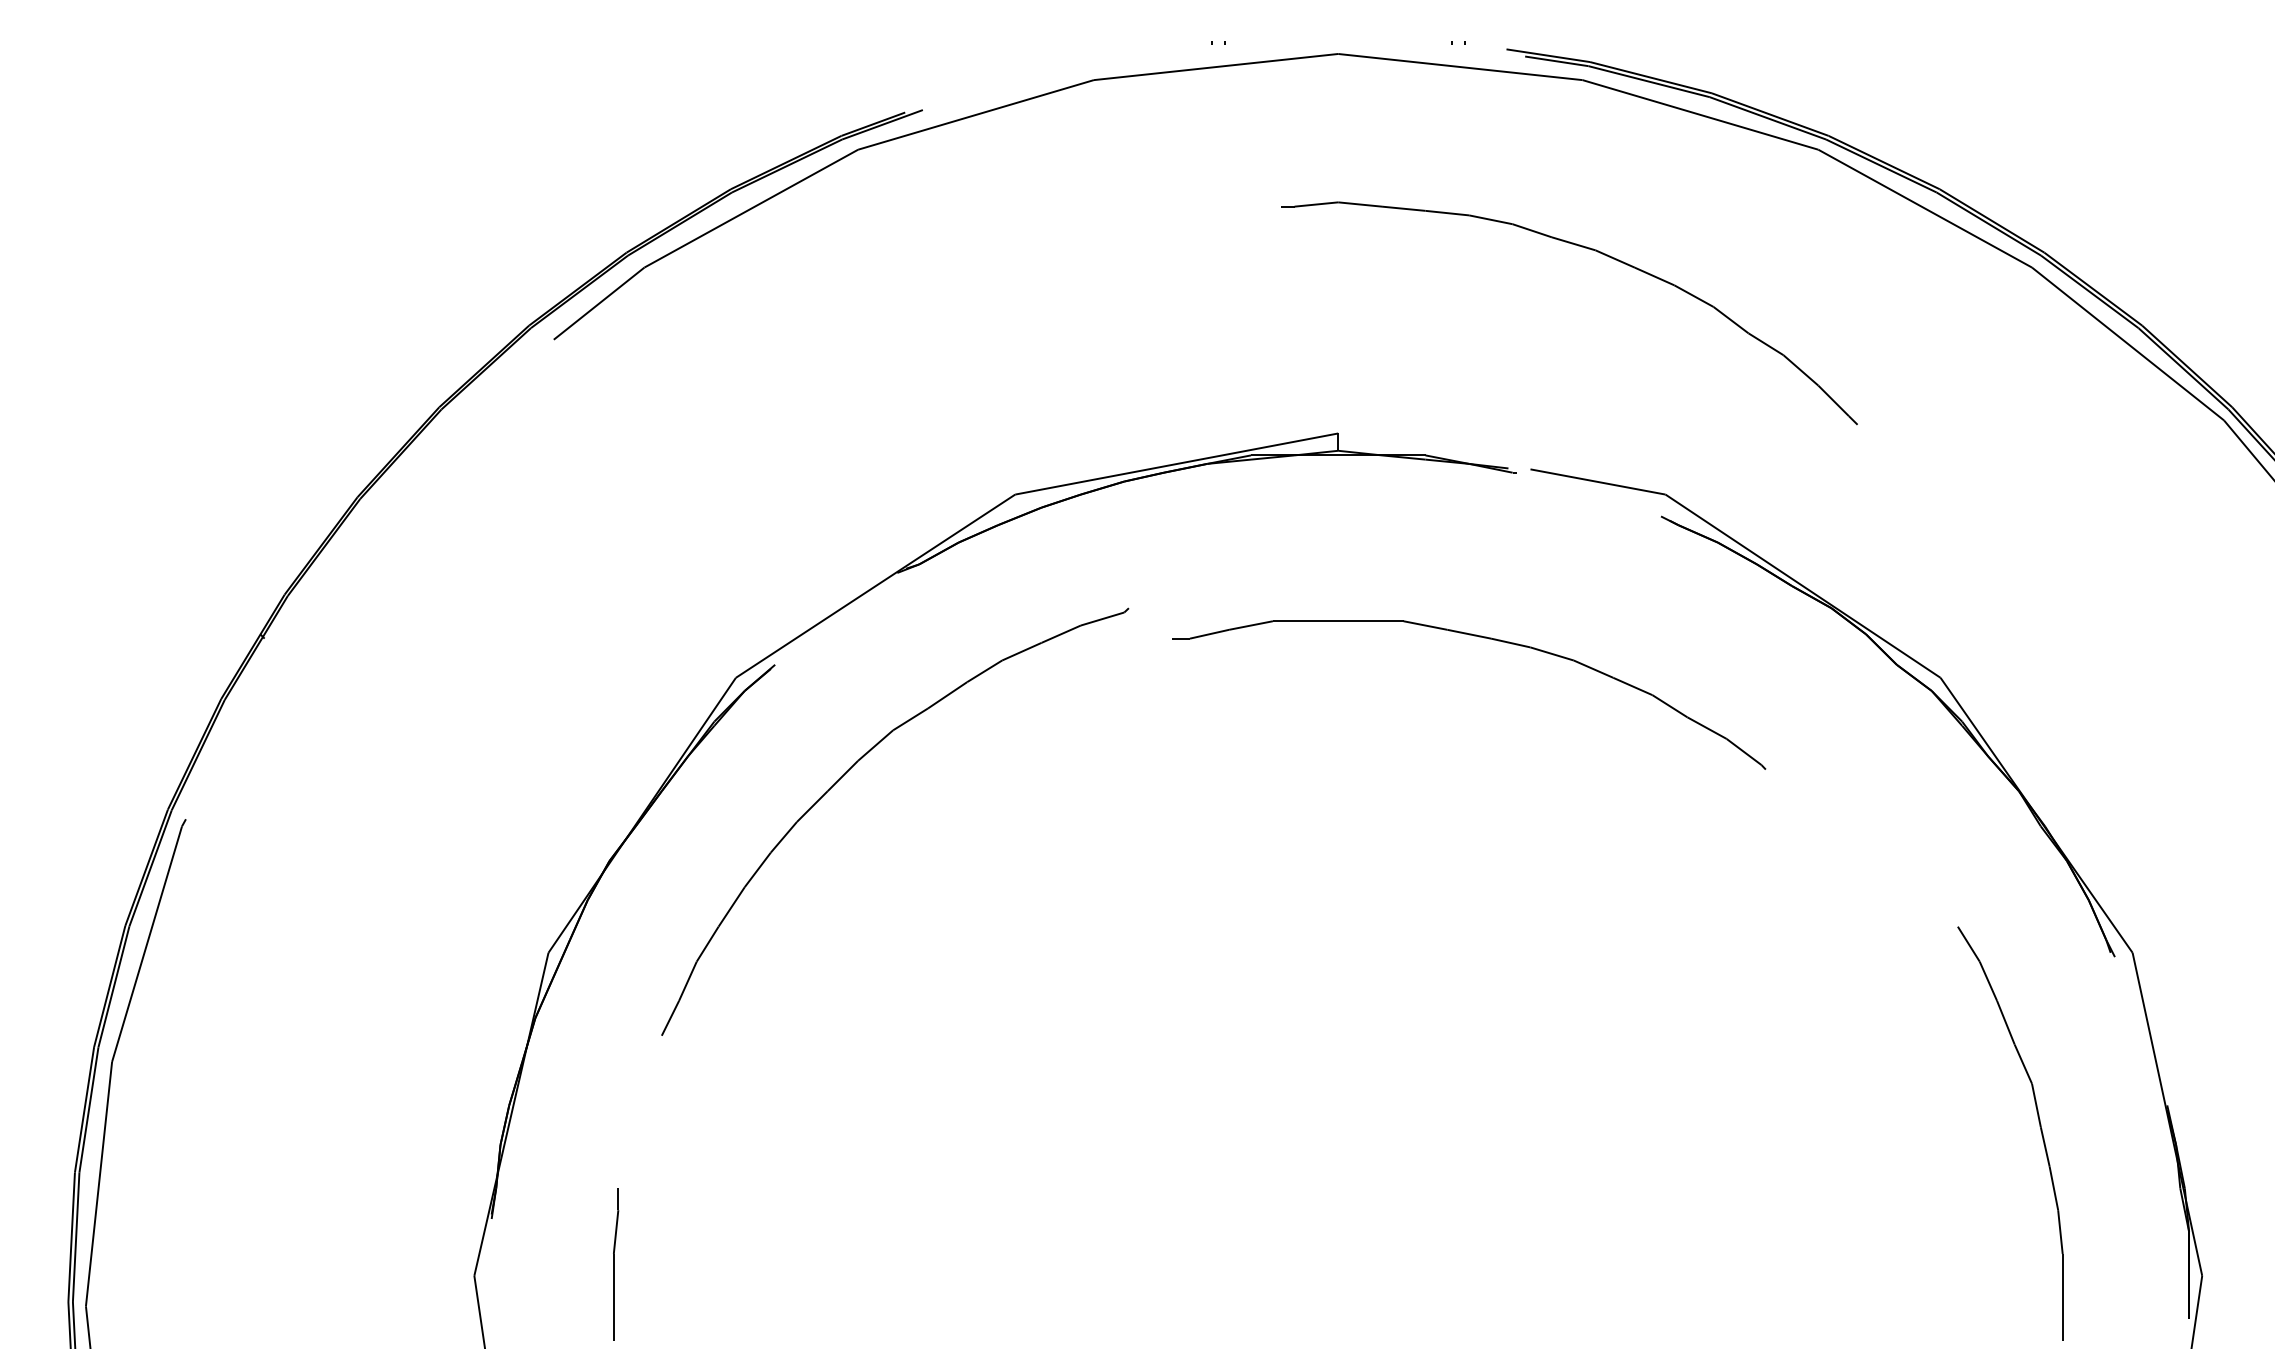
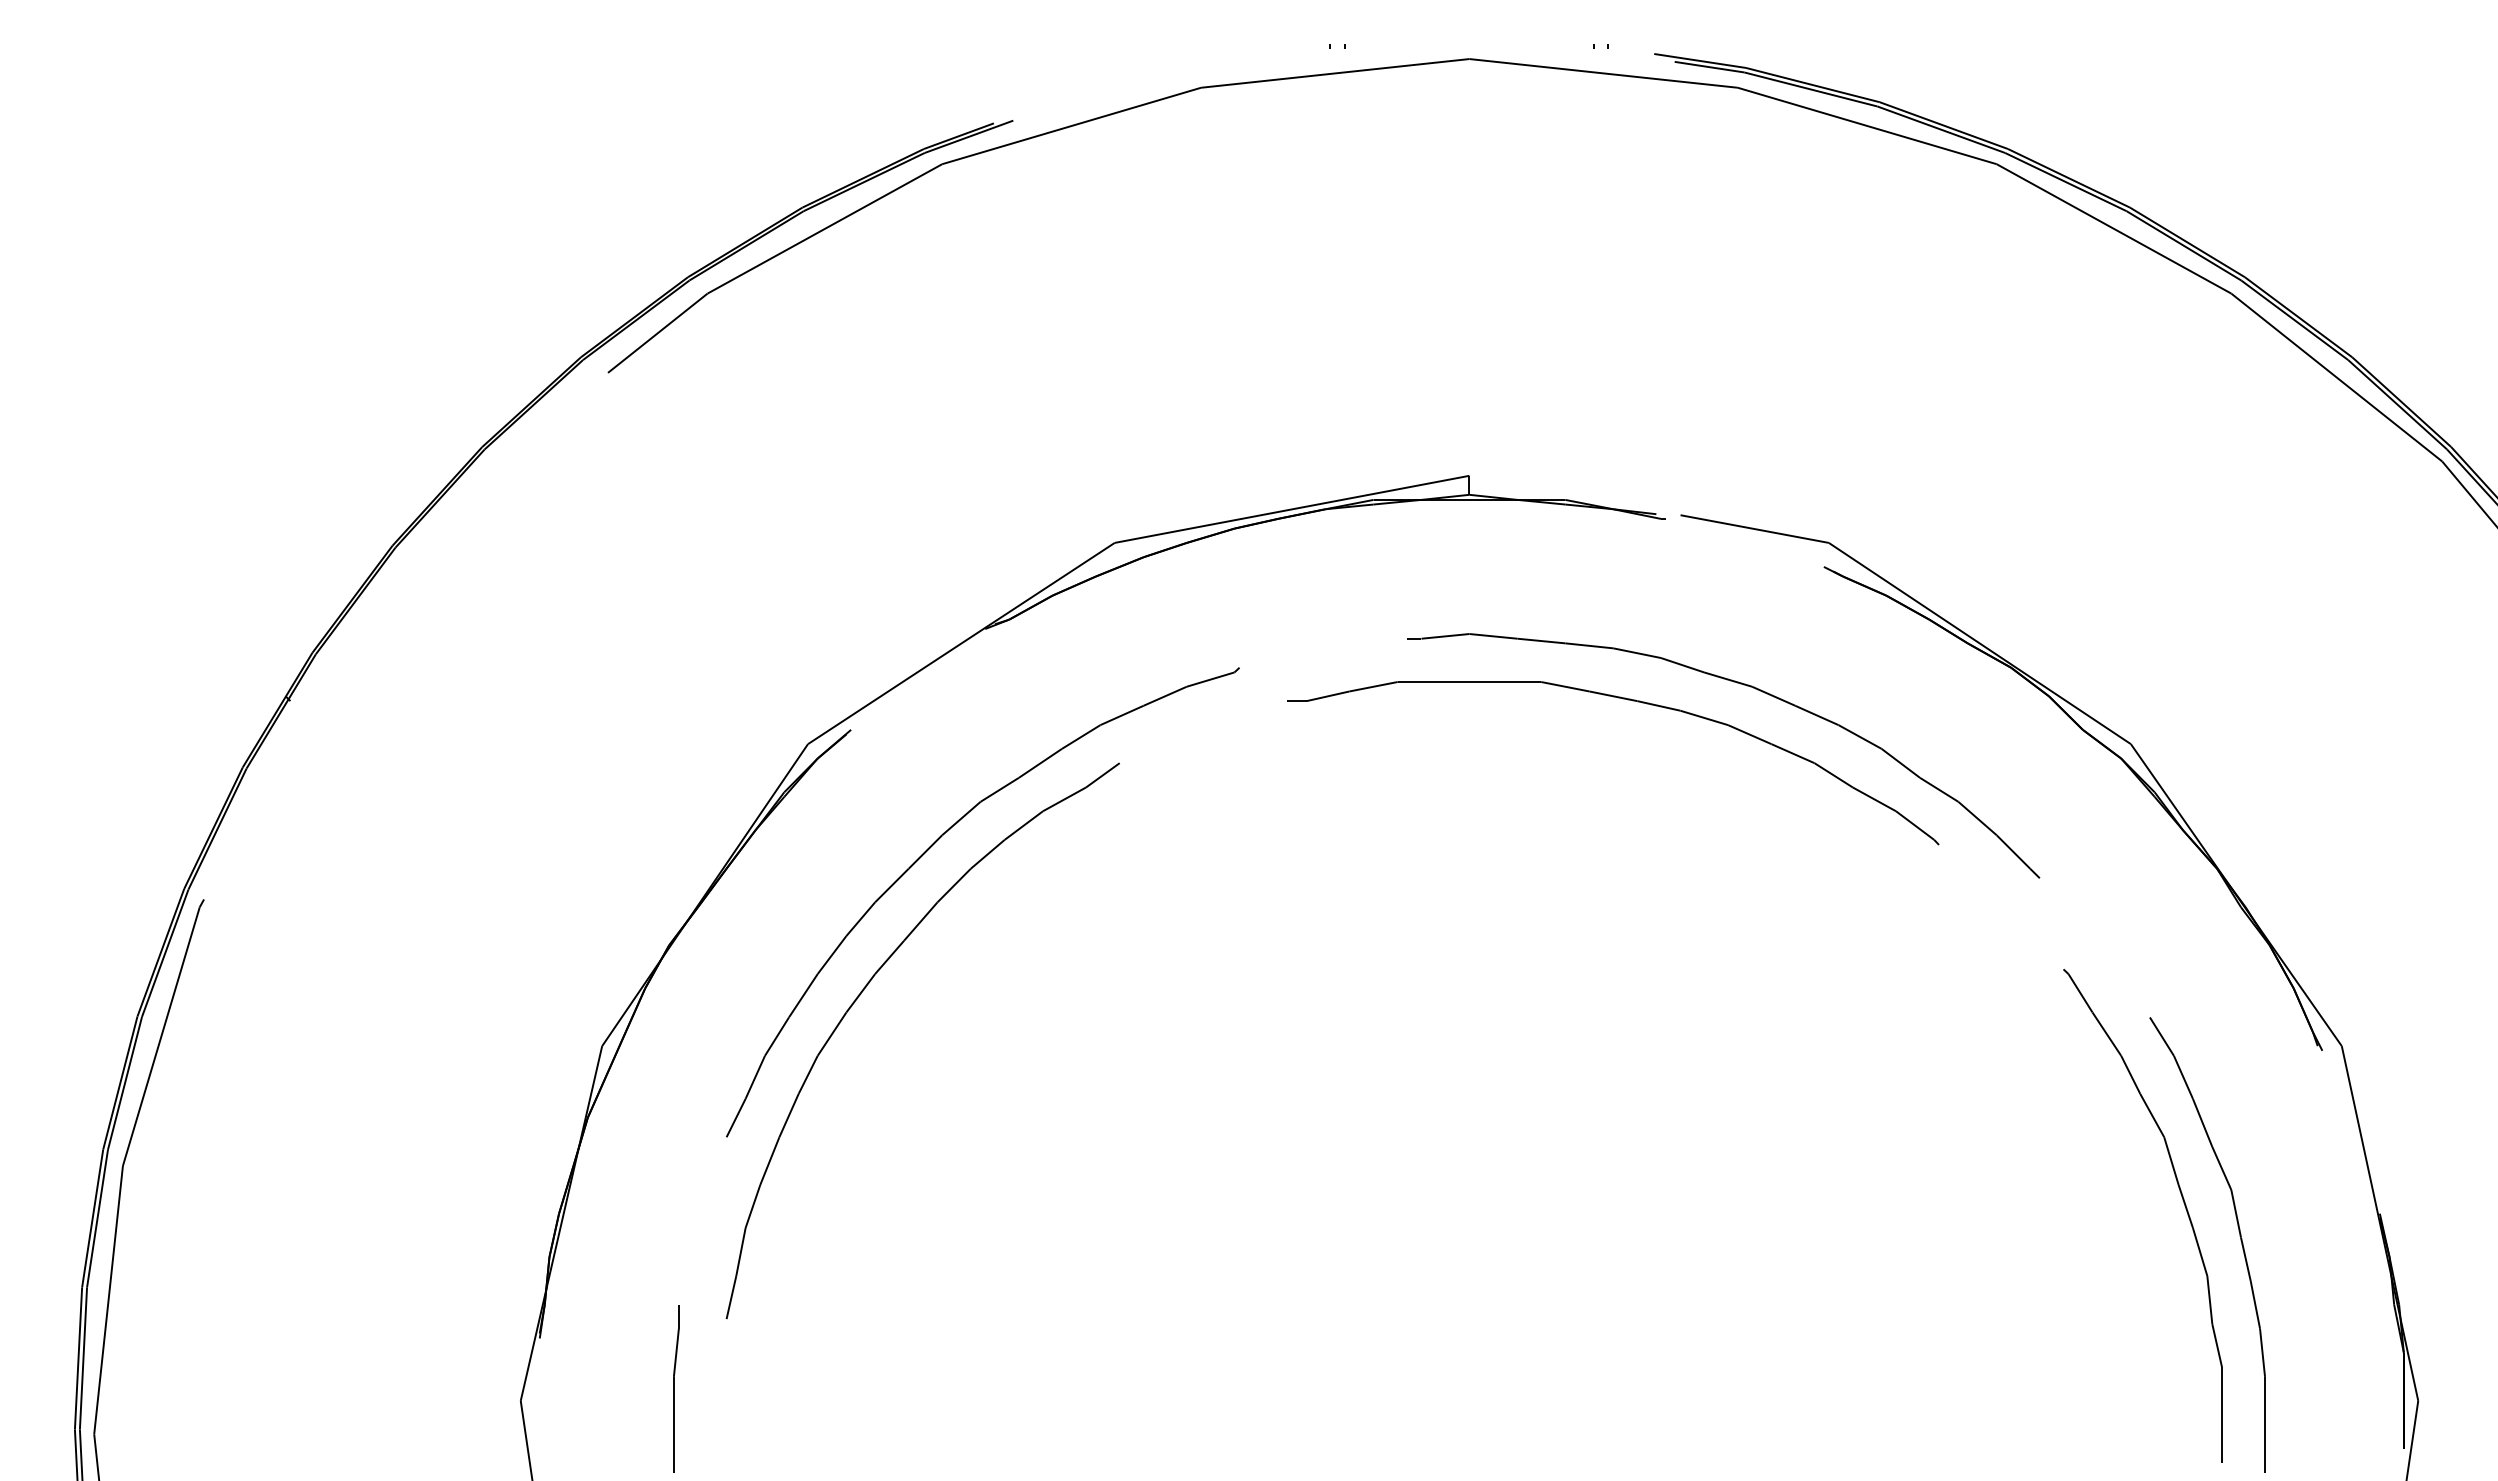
part: (1587, 249) -> (1743, 685), moved
part: (784, 905) -> (861, 994), added
part: (1987, 1093) -> (2182, 1200), added

